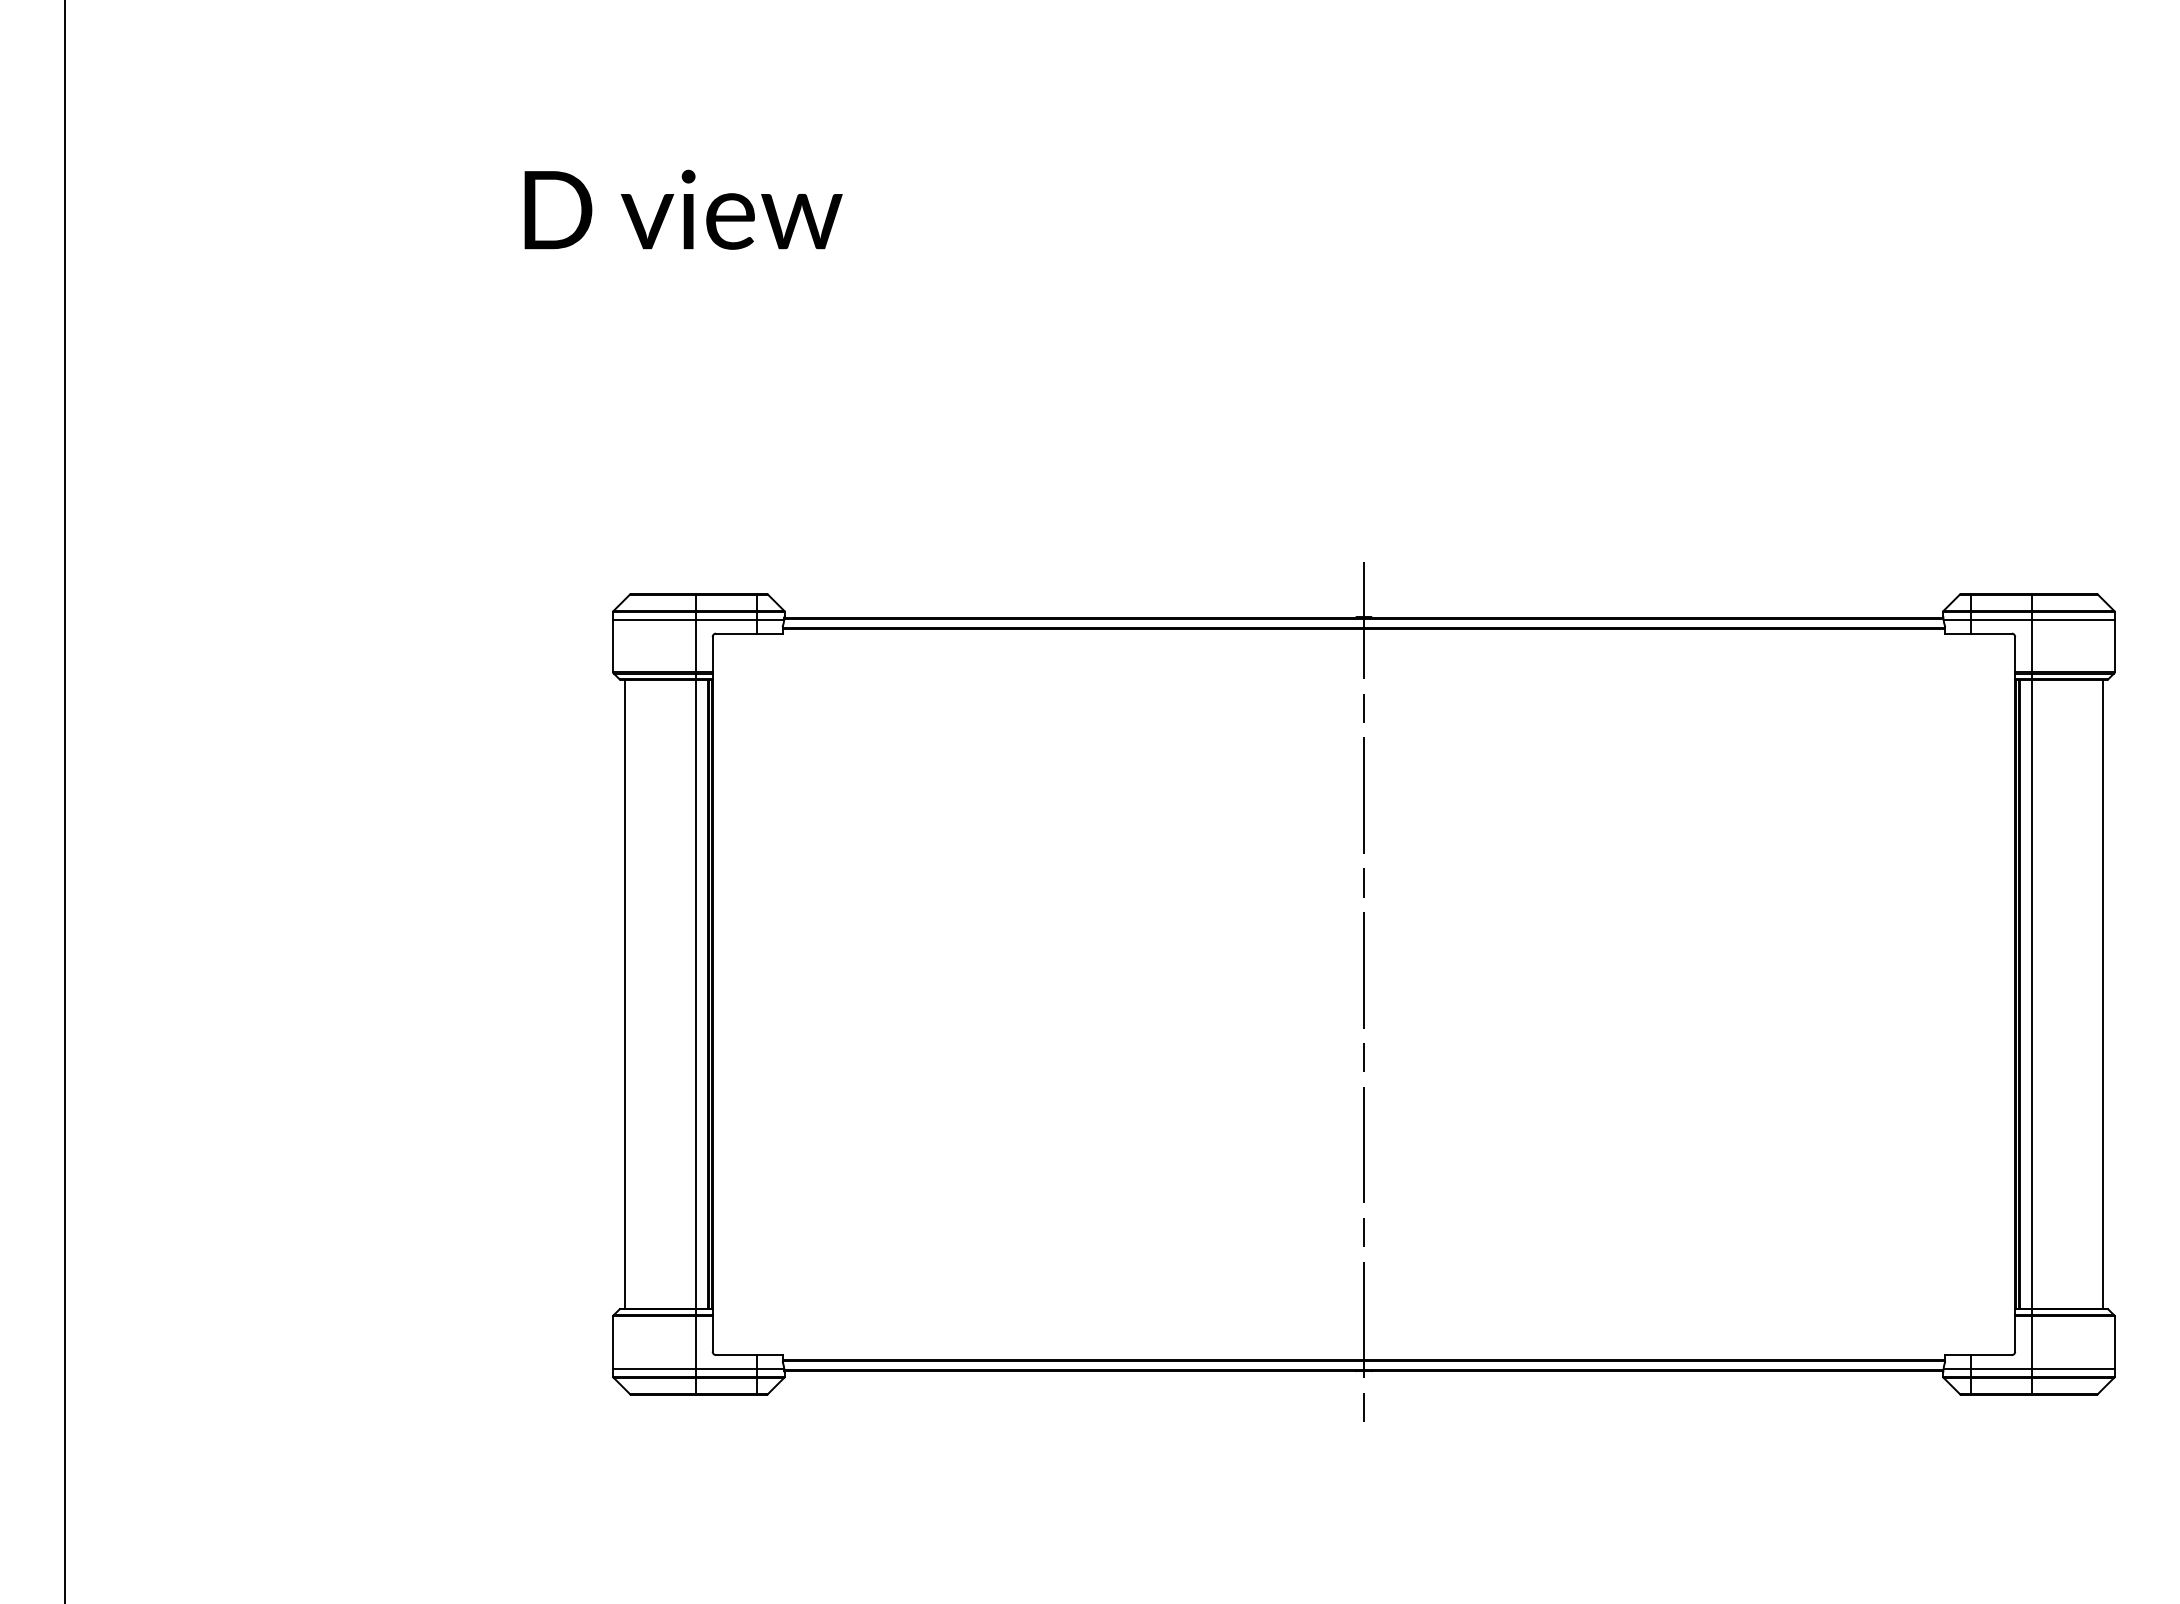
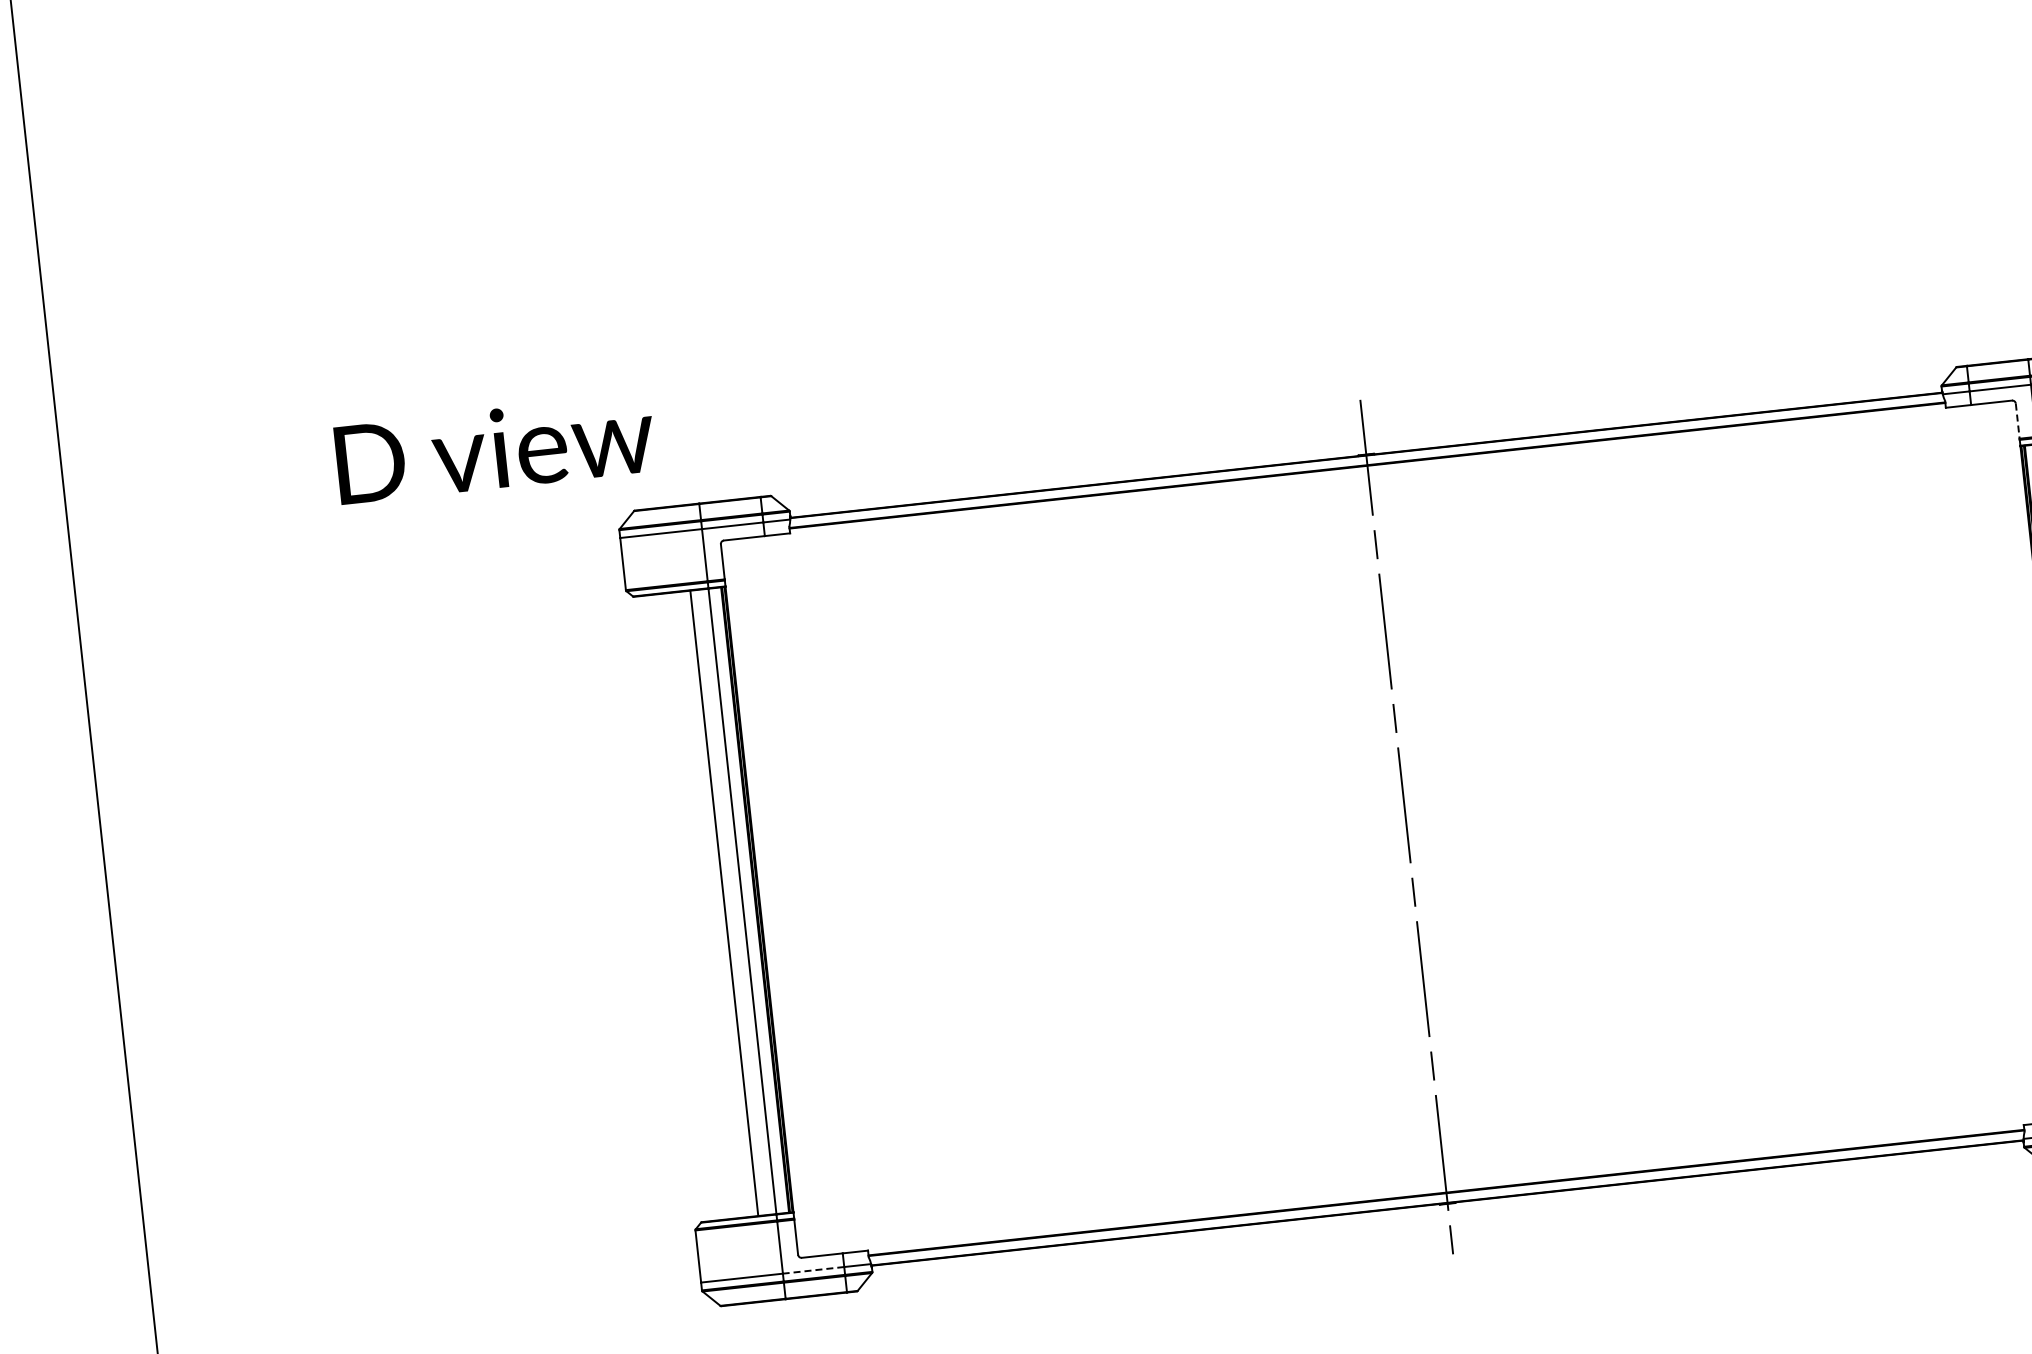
text: (683, 209) -> (495, 448), moved
line: (2015, 654) -> (2018, 420), solid -> dashed
line: (625, 993) -> (724, 902), moved
line: (726, 1368) -> (813, 1270), solid -> dashed

